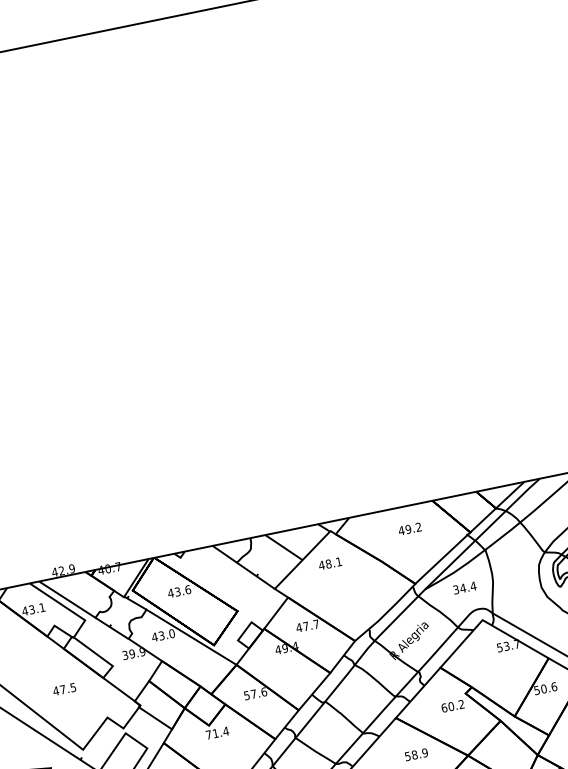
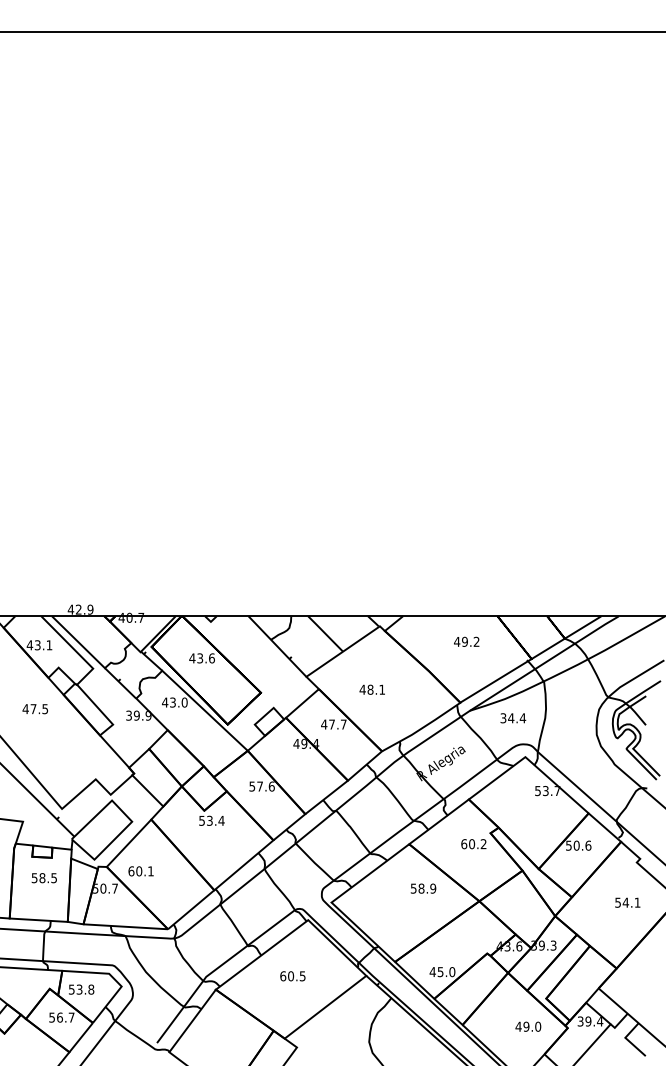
part: (329, 563) -> (371, 689), moved
text: (63, 689) -> (34, 709), moved
text: (211, 734) -> (205, 820), 71.4 -> 53.4

